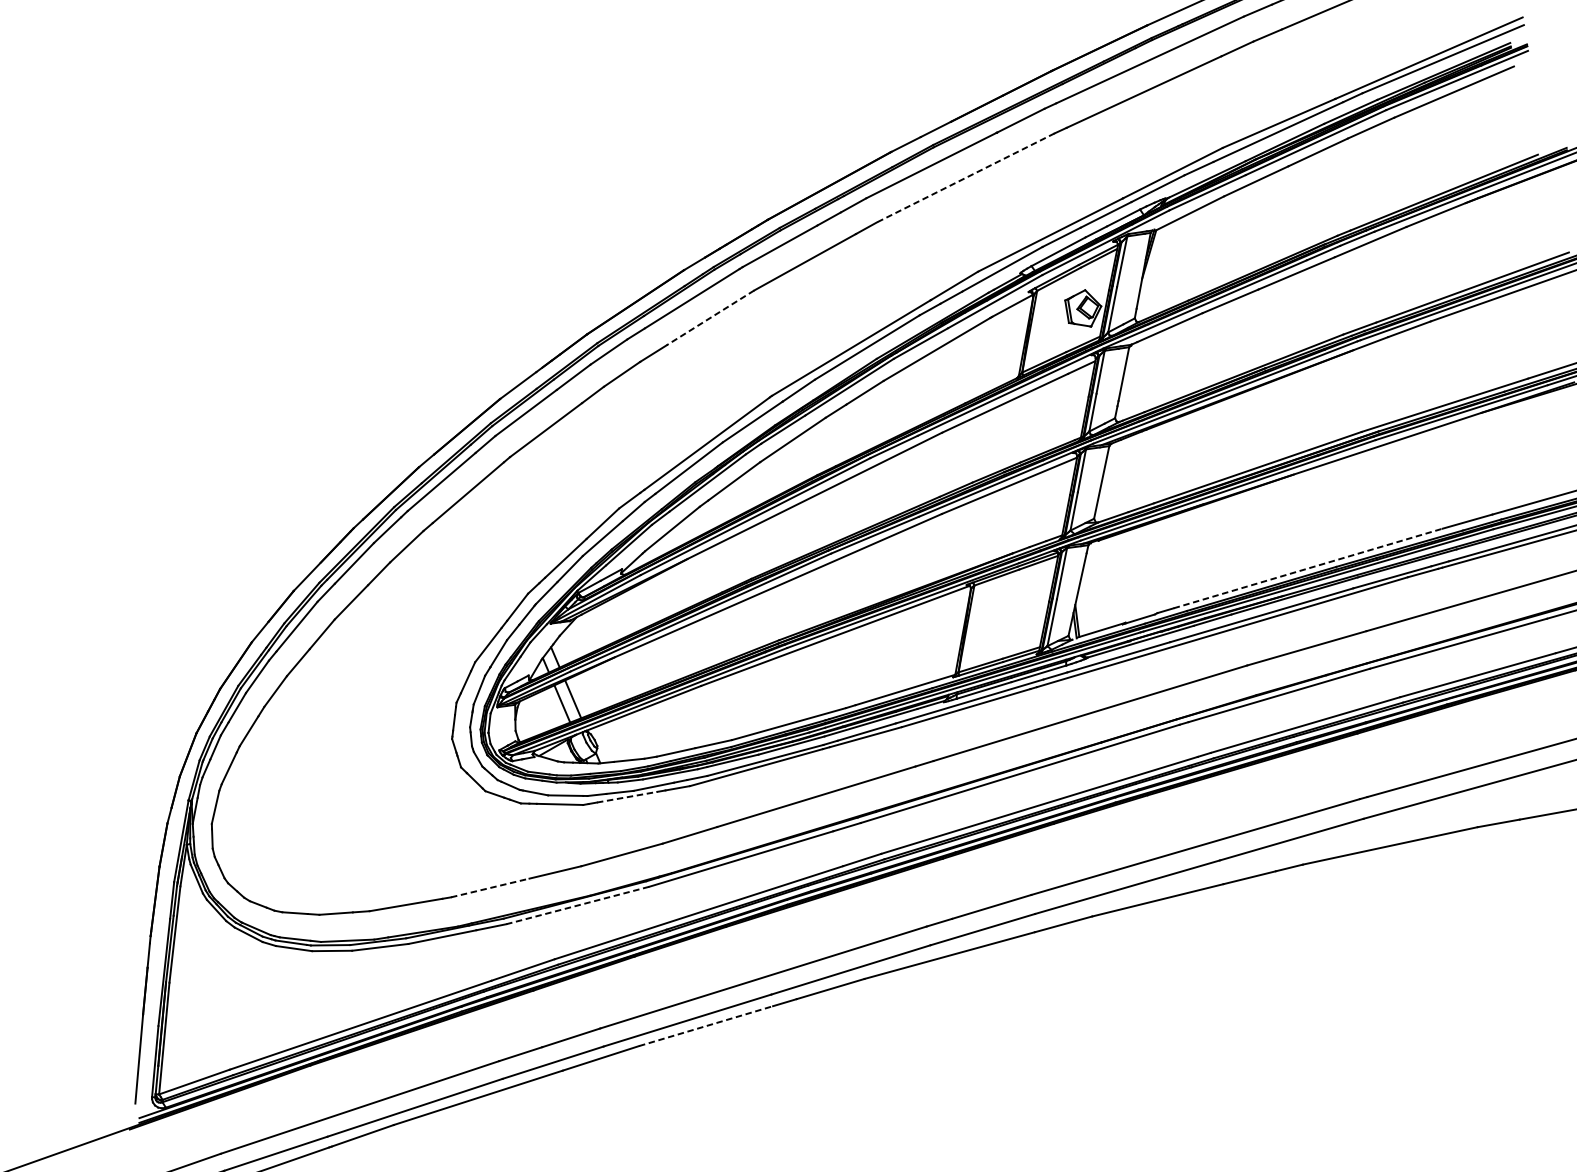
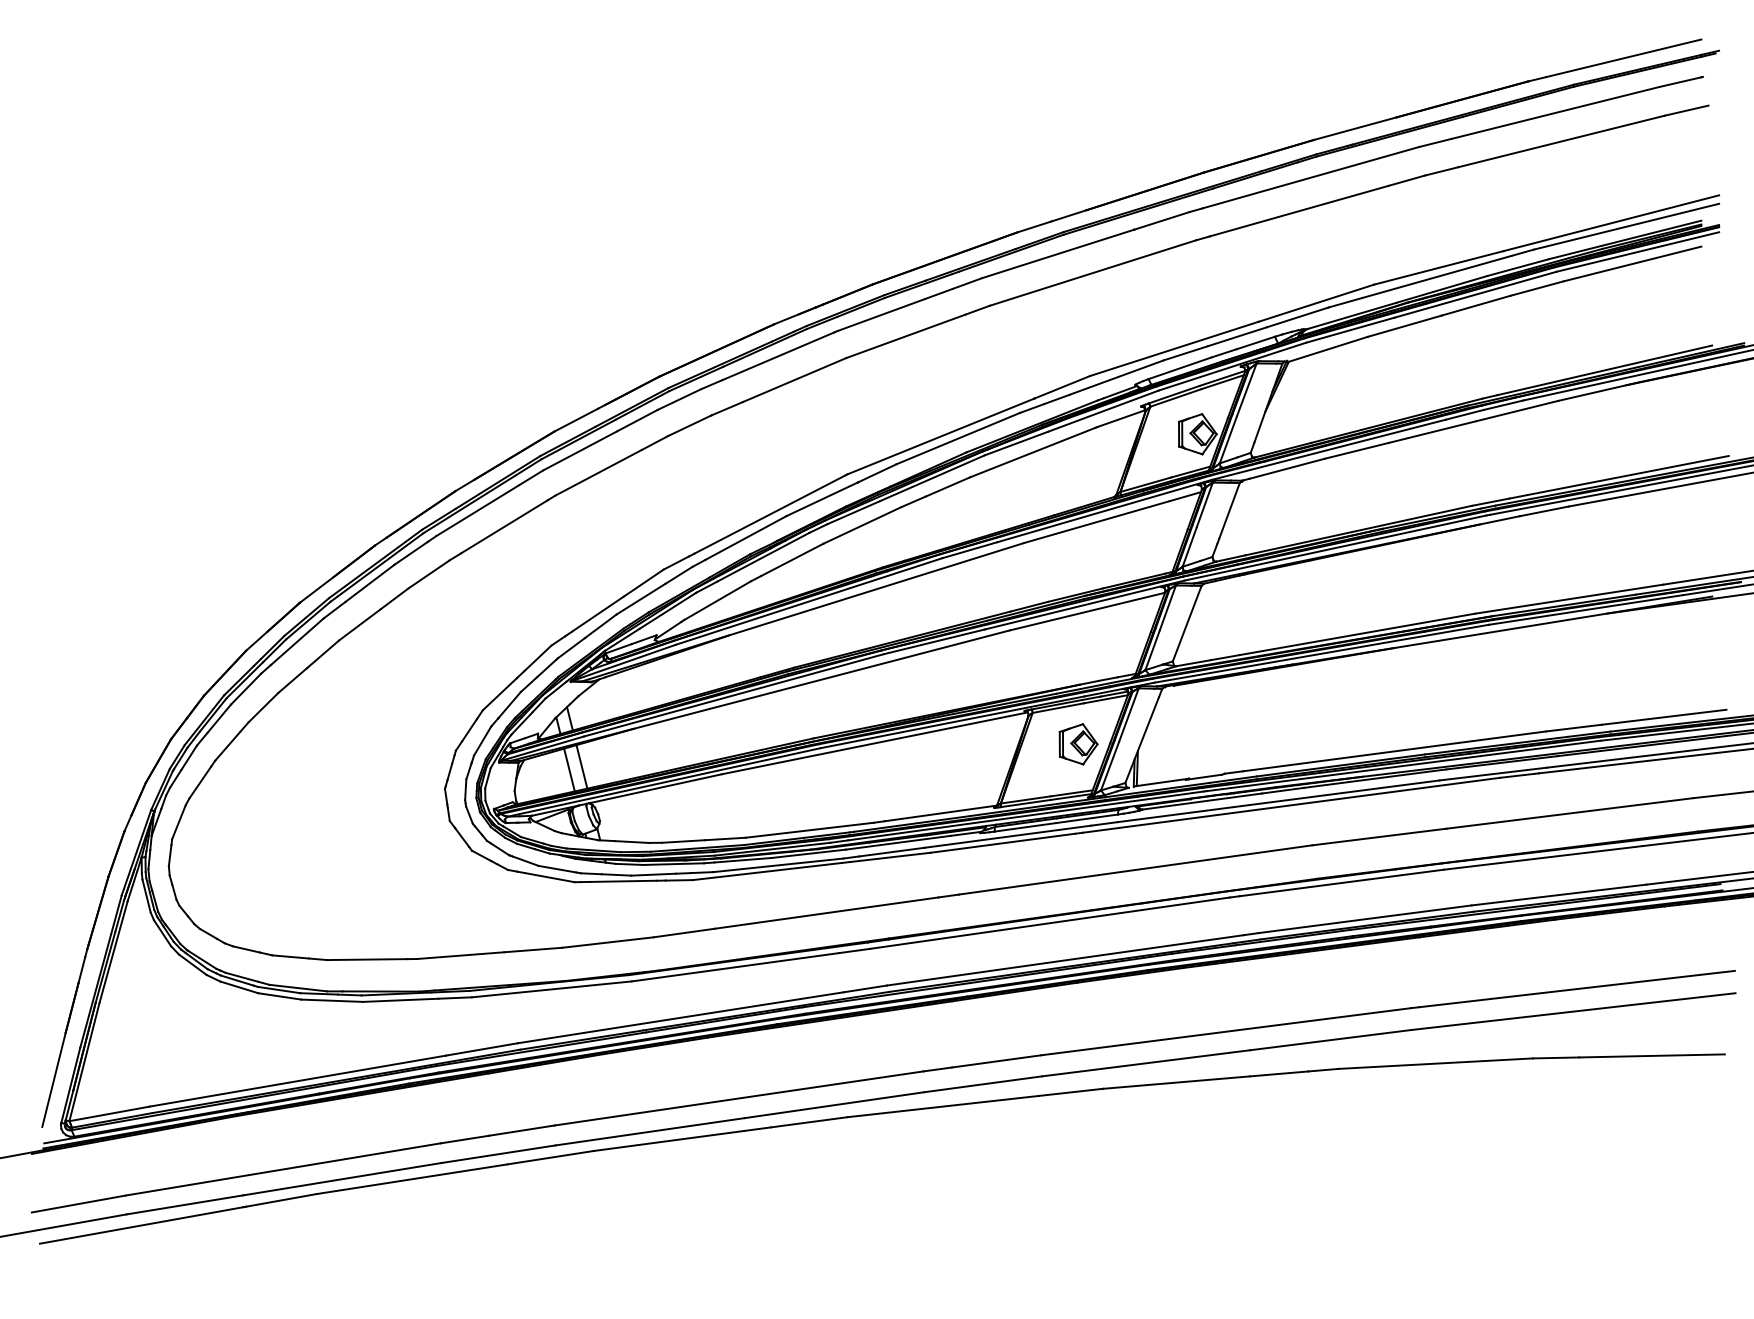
line: (965, 178) -> (1092, 273), dashed -> solid
line: (710, 318) -> (794, 380), dashed -> solid
line: (1308, 568) -> (1394, 751), dashed -> solid
part: (1020, 607) -> (1078, 744), added
line: (627, 797) -> (623, 881), dashed -> solid
line: (490, 887) -> (460, 955), dashed -> solid
line: (577, 905) -> (551, 989), dashed -> solid
line: (706, 1025) -> (669, 1140), dashed -> solid

